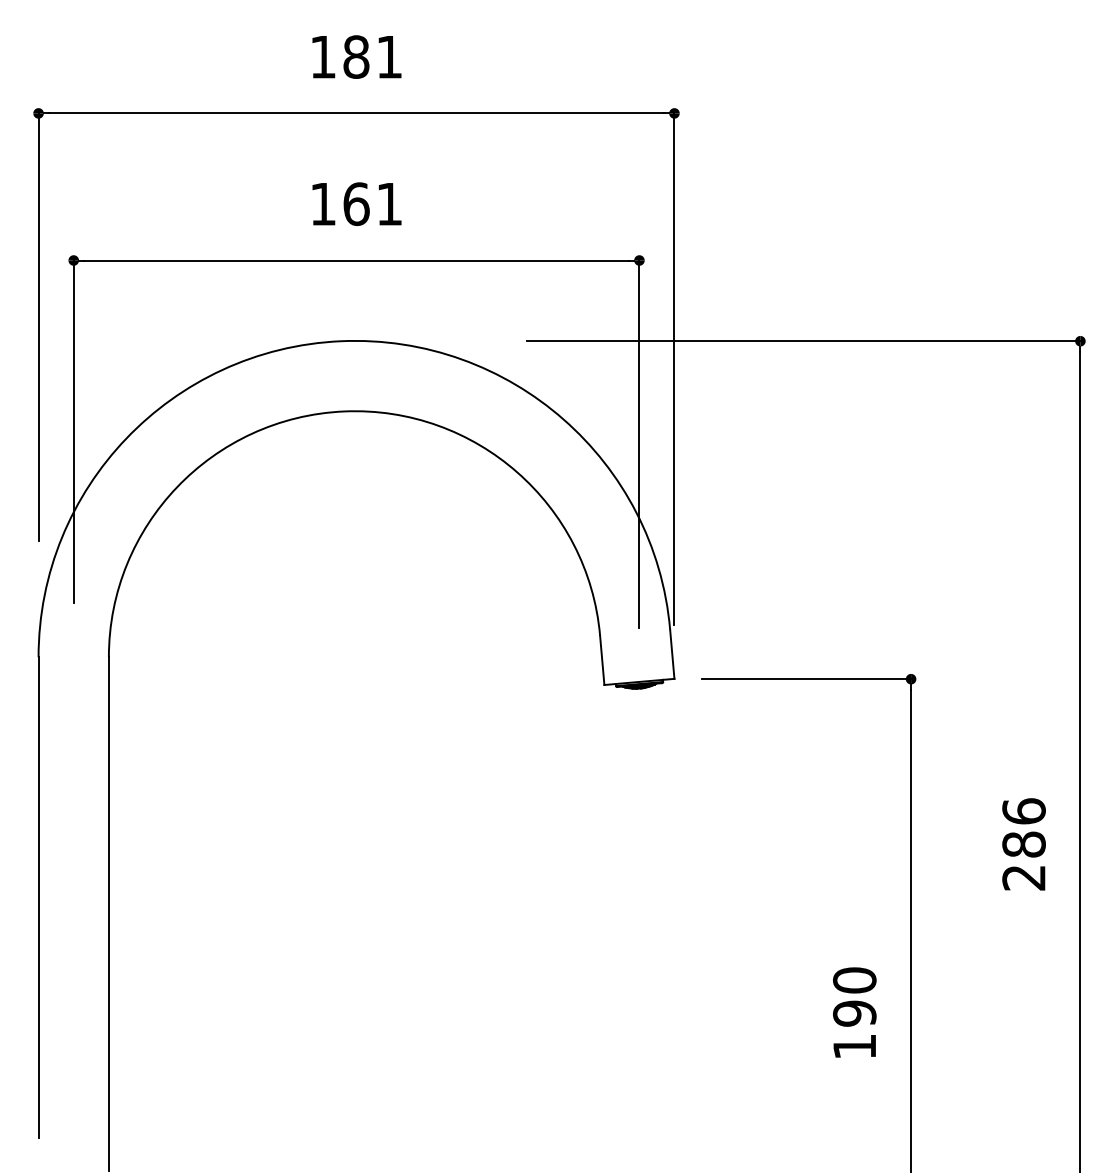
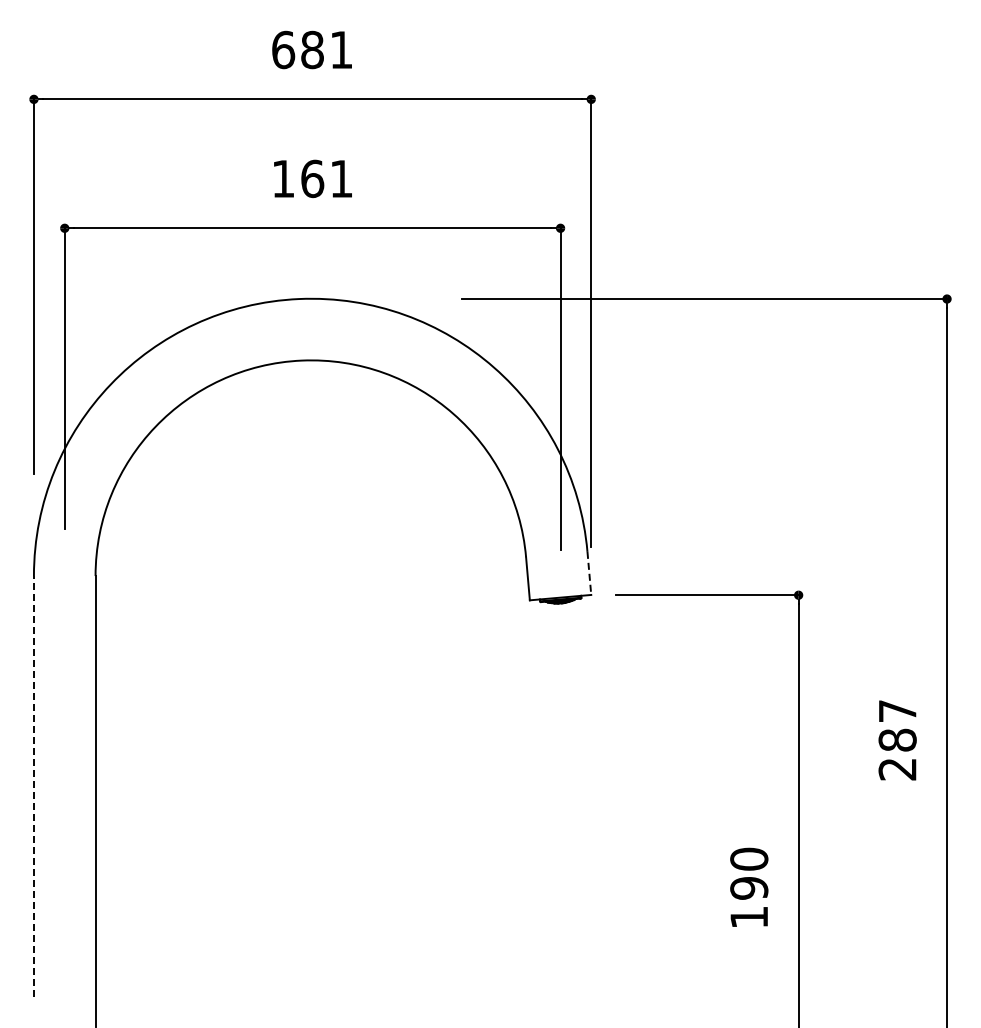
text: (323, 56) -> (283, 49), 181 -> 681
line: (672, 654) -> (589, 573), solid -> dashed
text: (1023, 810) -> (897, 710), 286 -> 287
line: (38, 897) -> (33, 786), solid -> dashed

